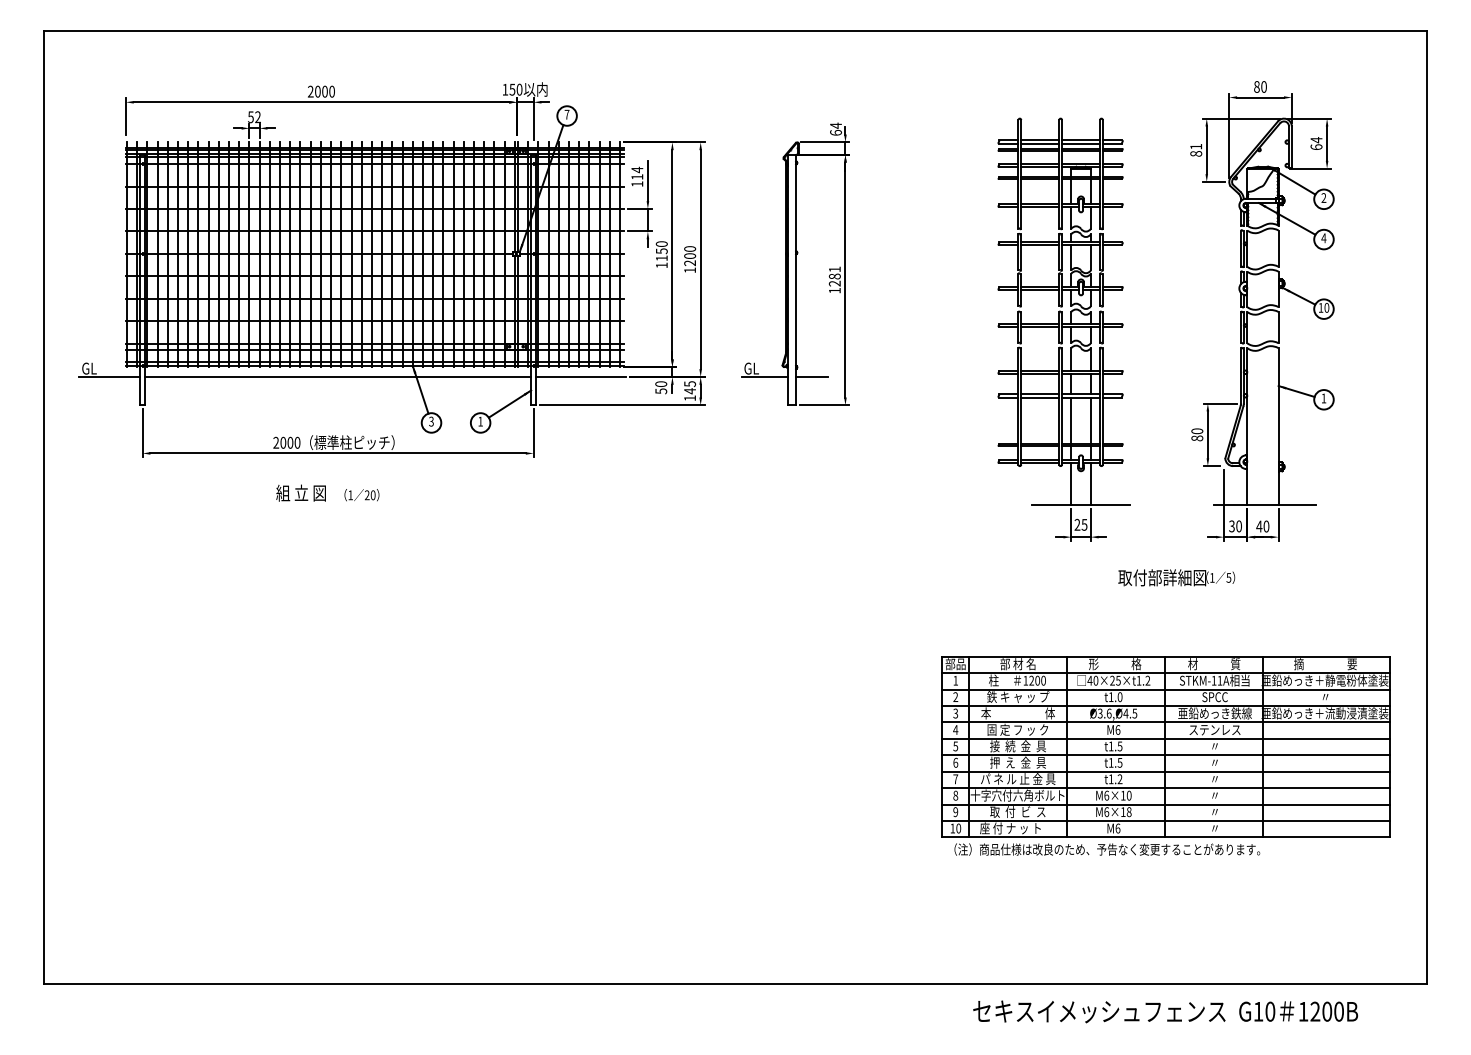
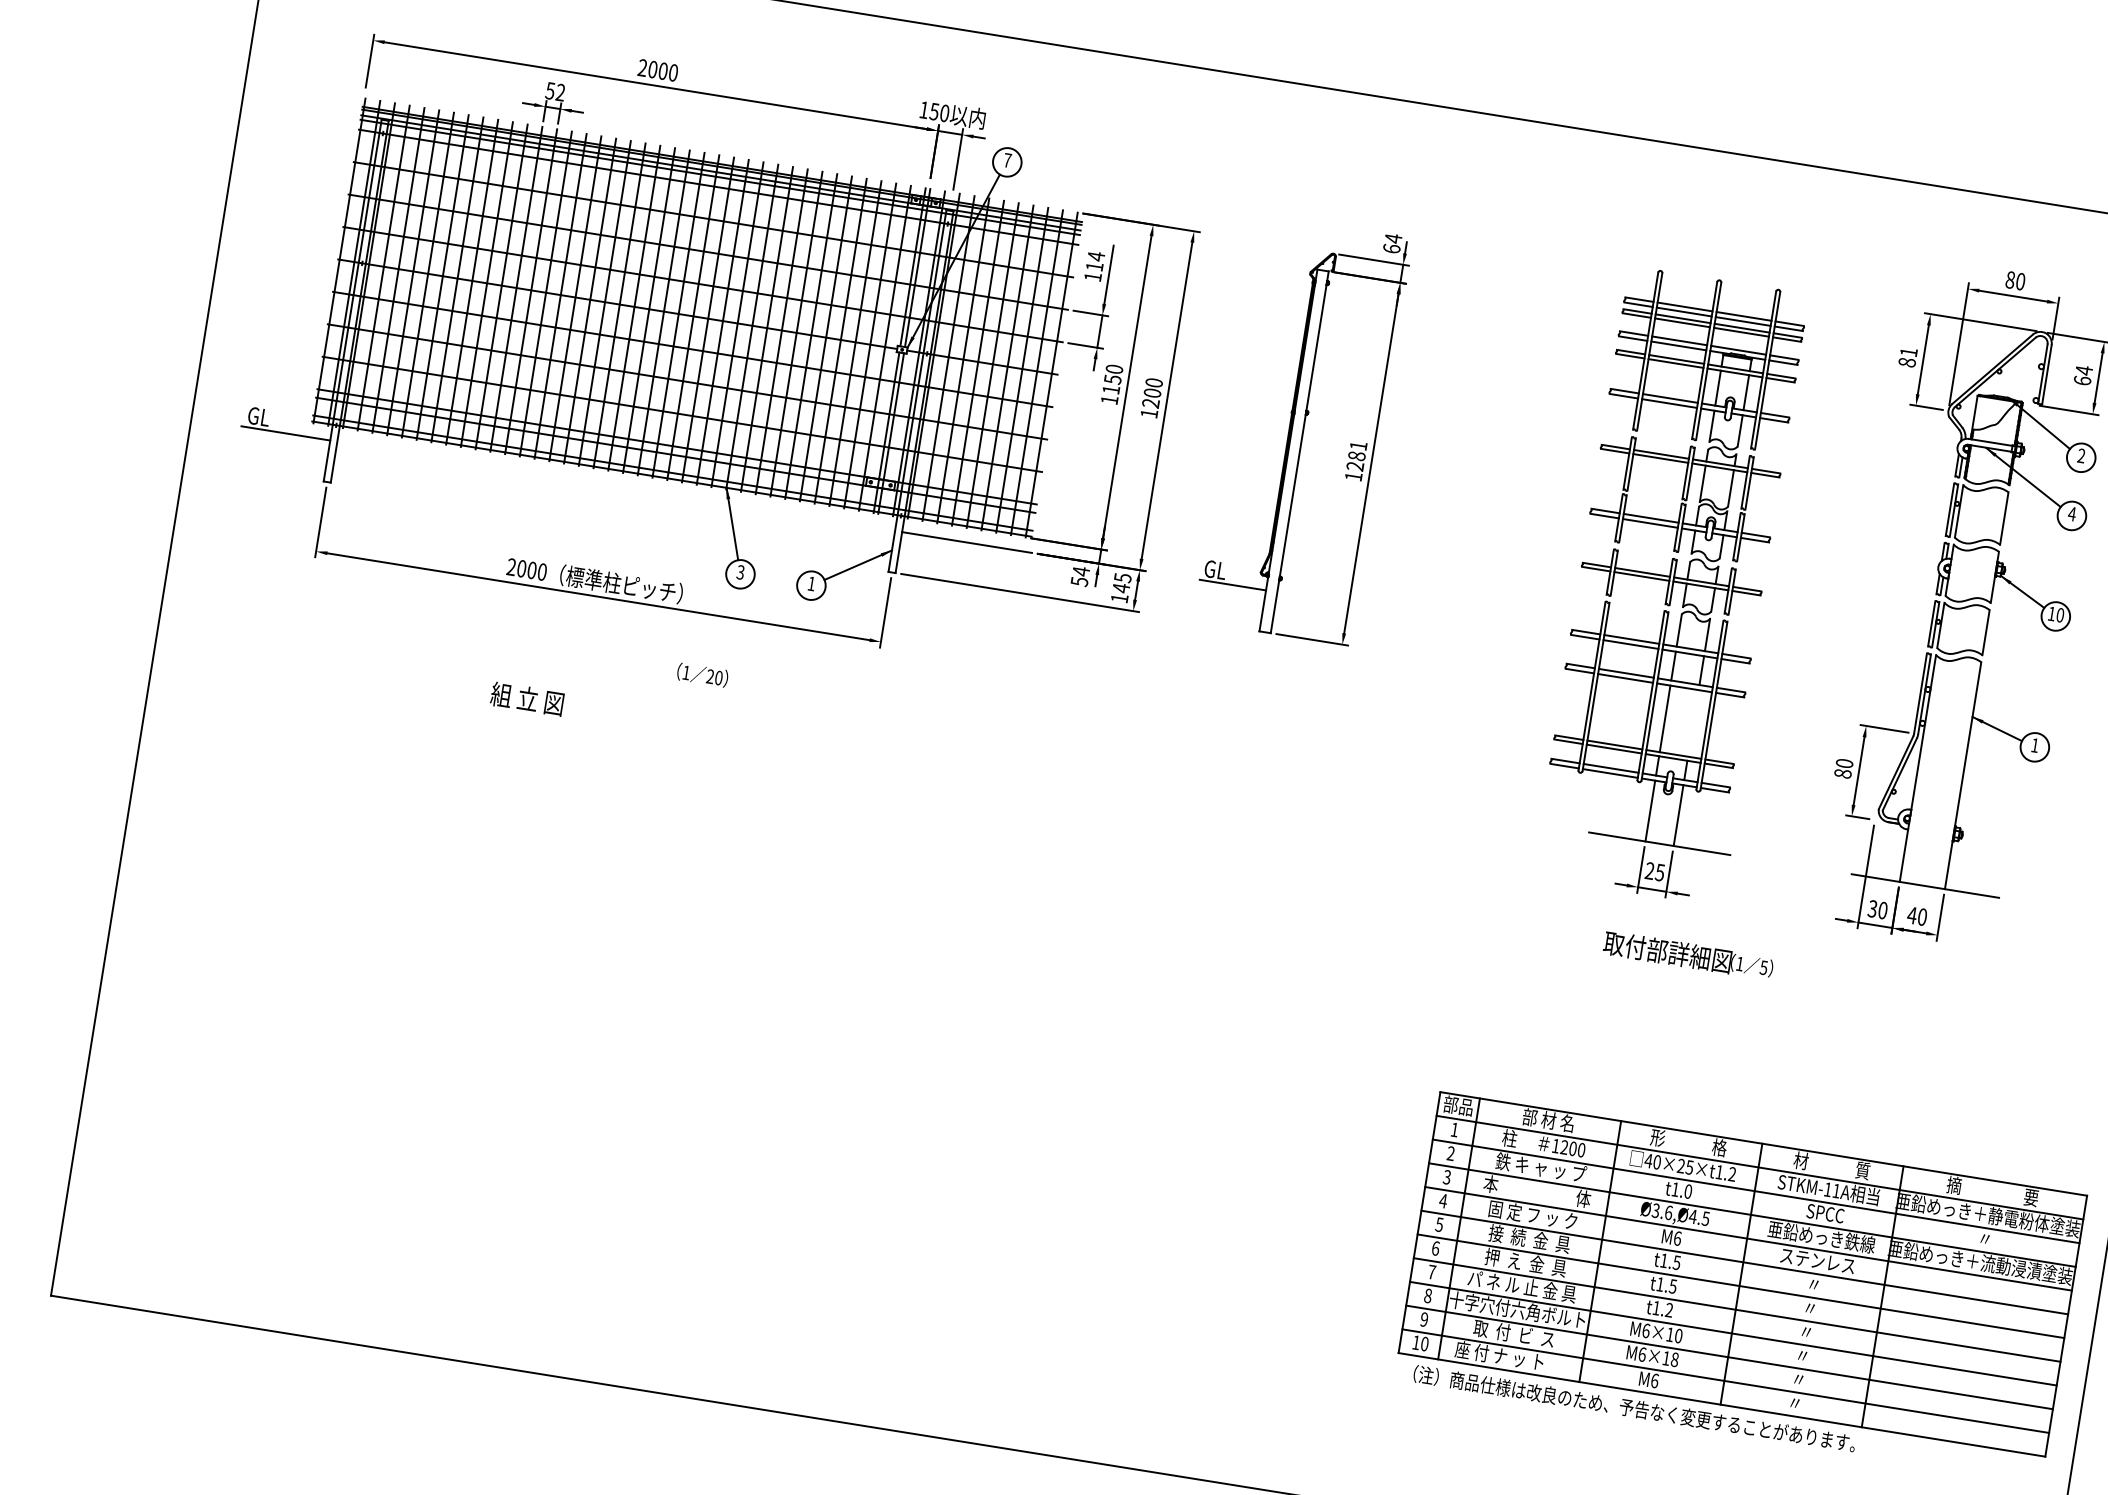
line: (338, 376) -> (616, 485), removed
line: (811, 376) -> (1300, 595), removed
text: (661, 384) -> (1081, 571), 50 -> 54
line: (1090, 420) -> (1692, 723), removed
text: (300, 492) -> (526, 697), moved
text: (361, 495) -> (701, 675), moved
text: (1176, 577) -> (1688, 955), moved
part: (1165, 755) -> (1740, 1286), moved

